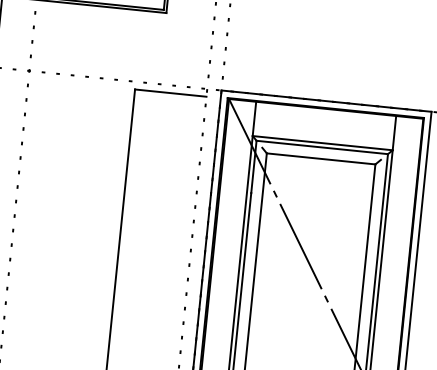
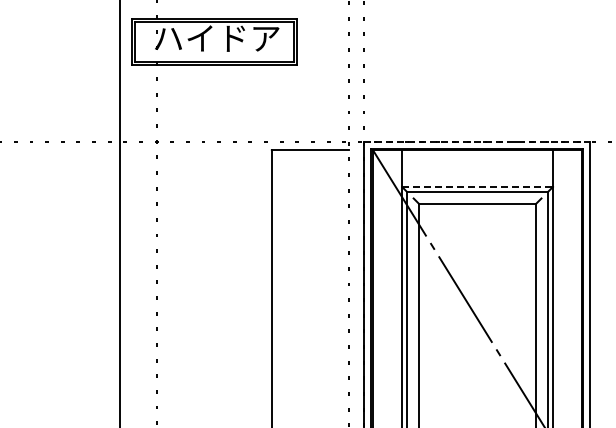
line: (326, 100) -> (477, 141), solid -> dashed
line: (323, 142) -> (478, 186), solid -> dashed

